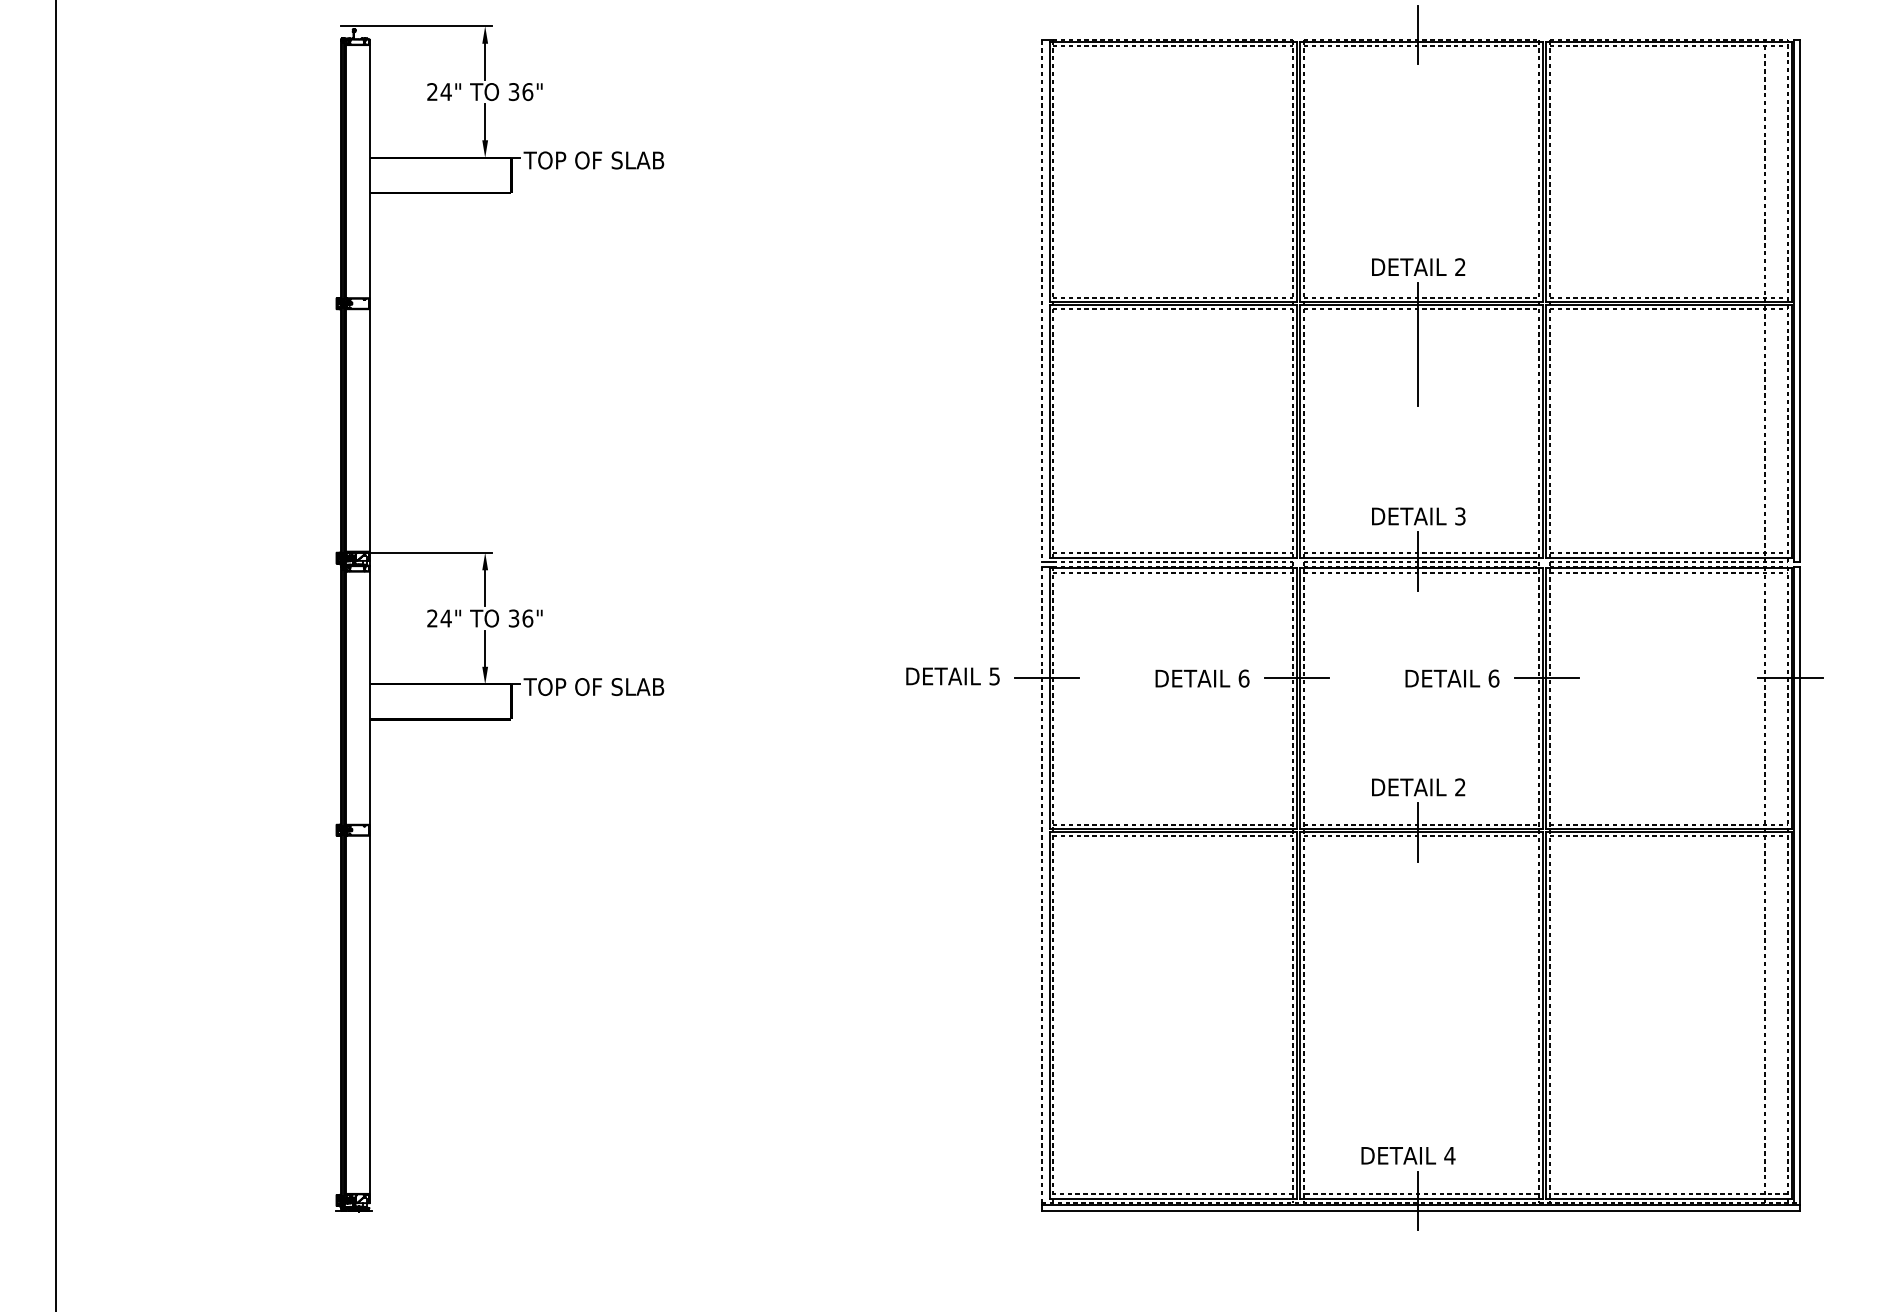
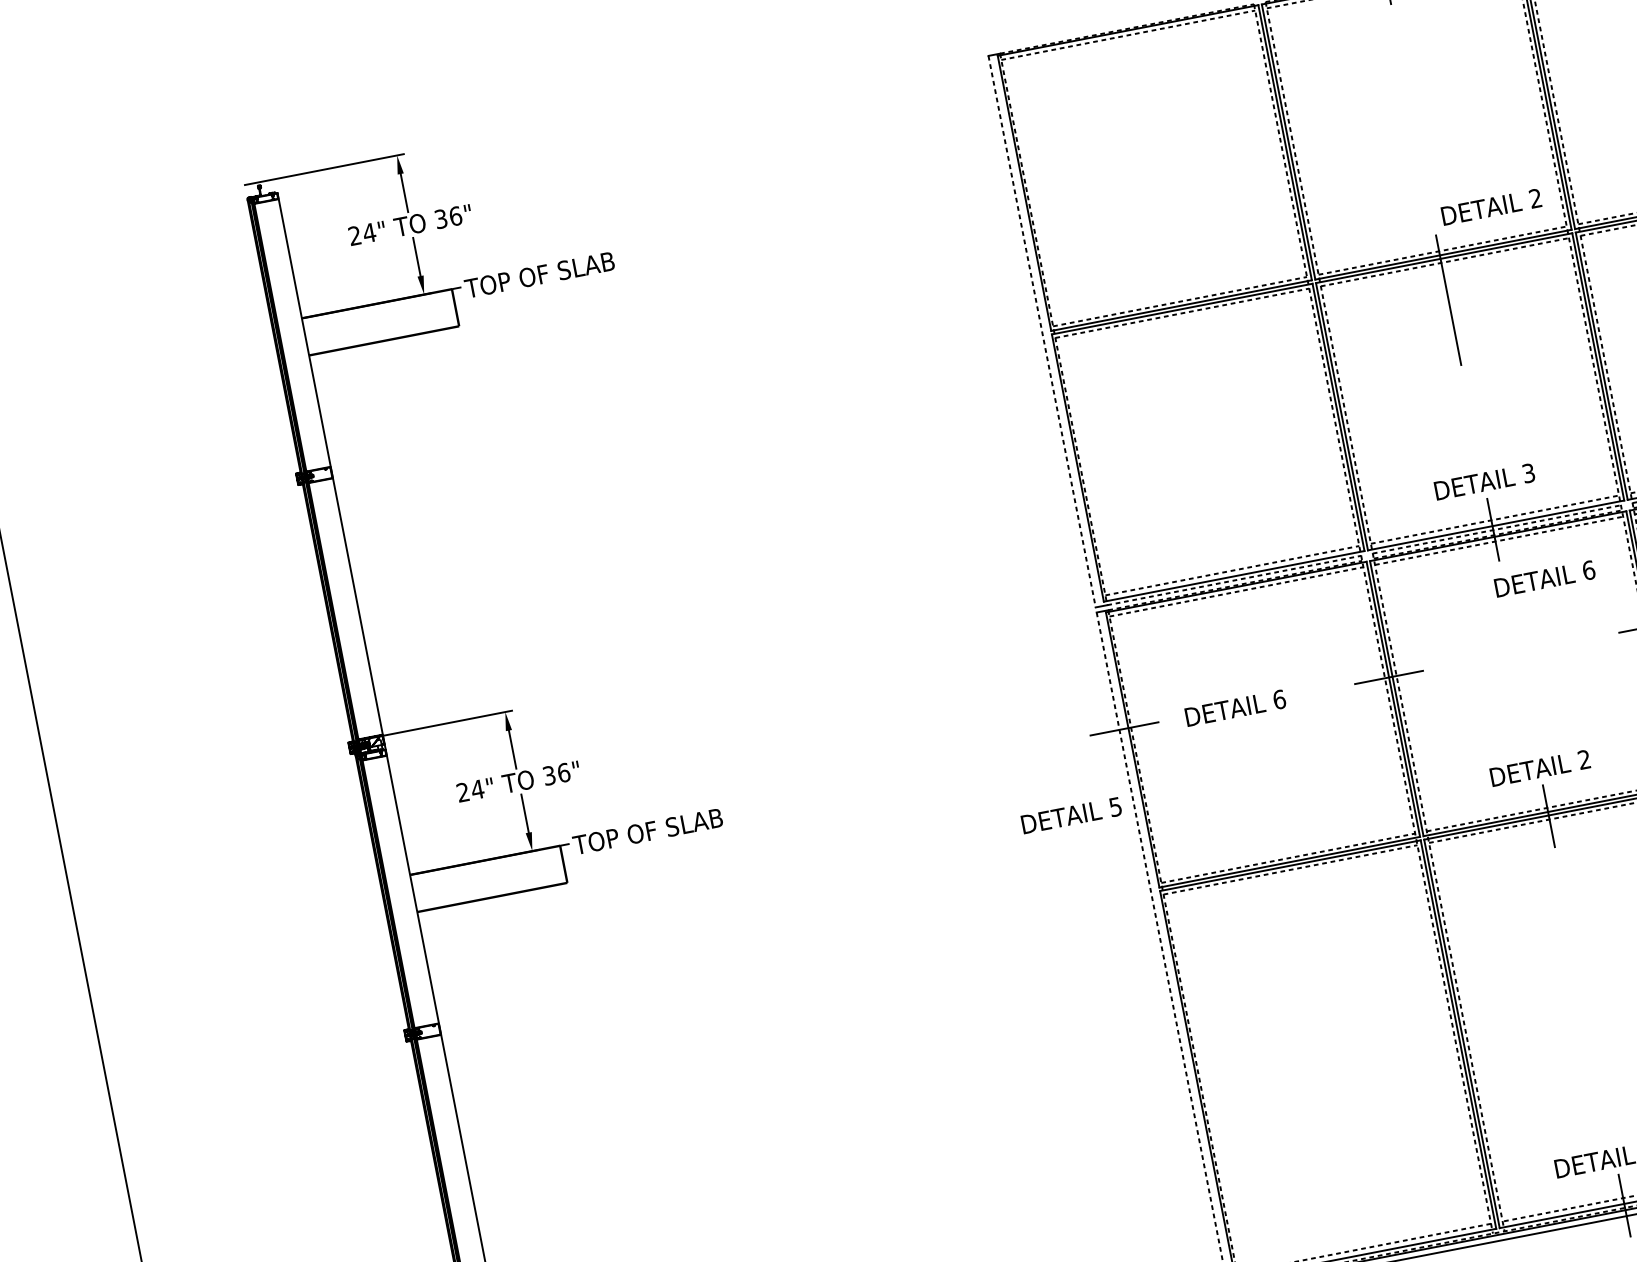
text: (1418, 266) -> (1491, 206), moved
text: (952, 676) -> (1071, 815), moved
text: (1202, 678) -> (1235, 708), moved
text: (1452, 678) -> (1545, 578), moved

